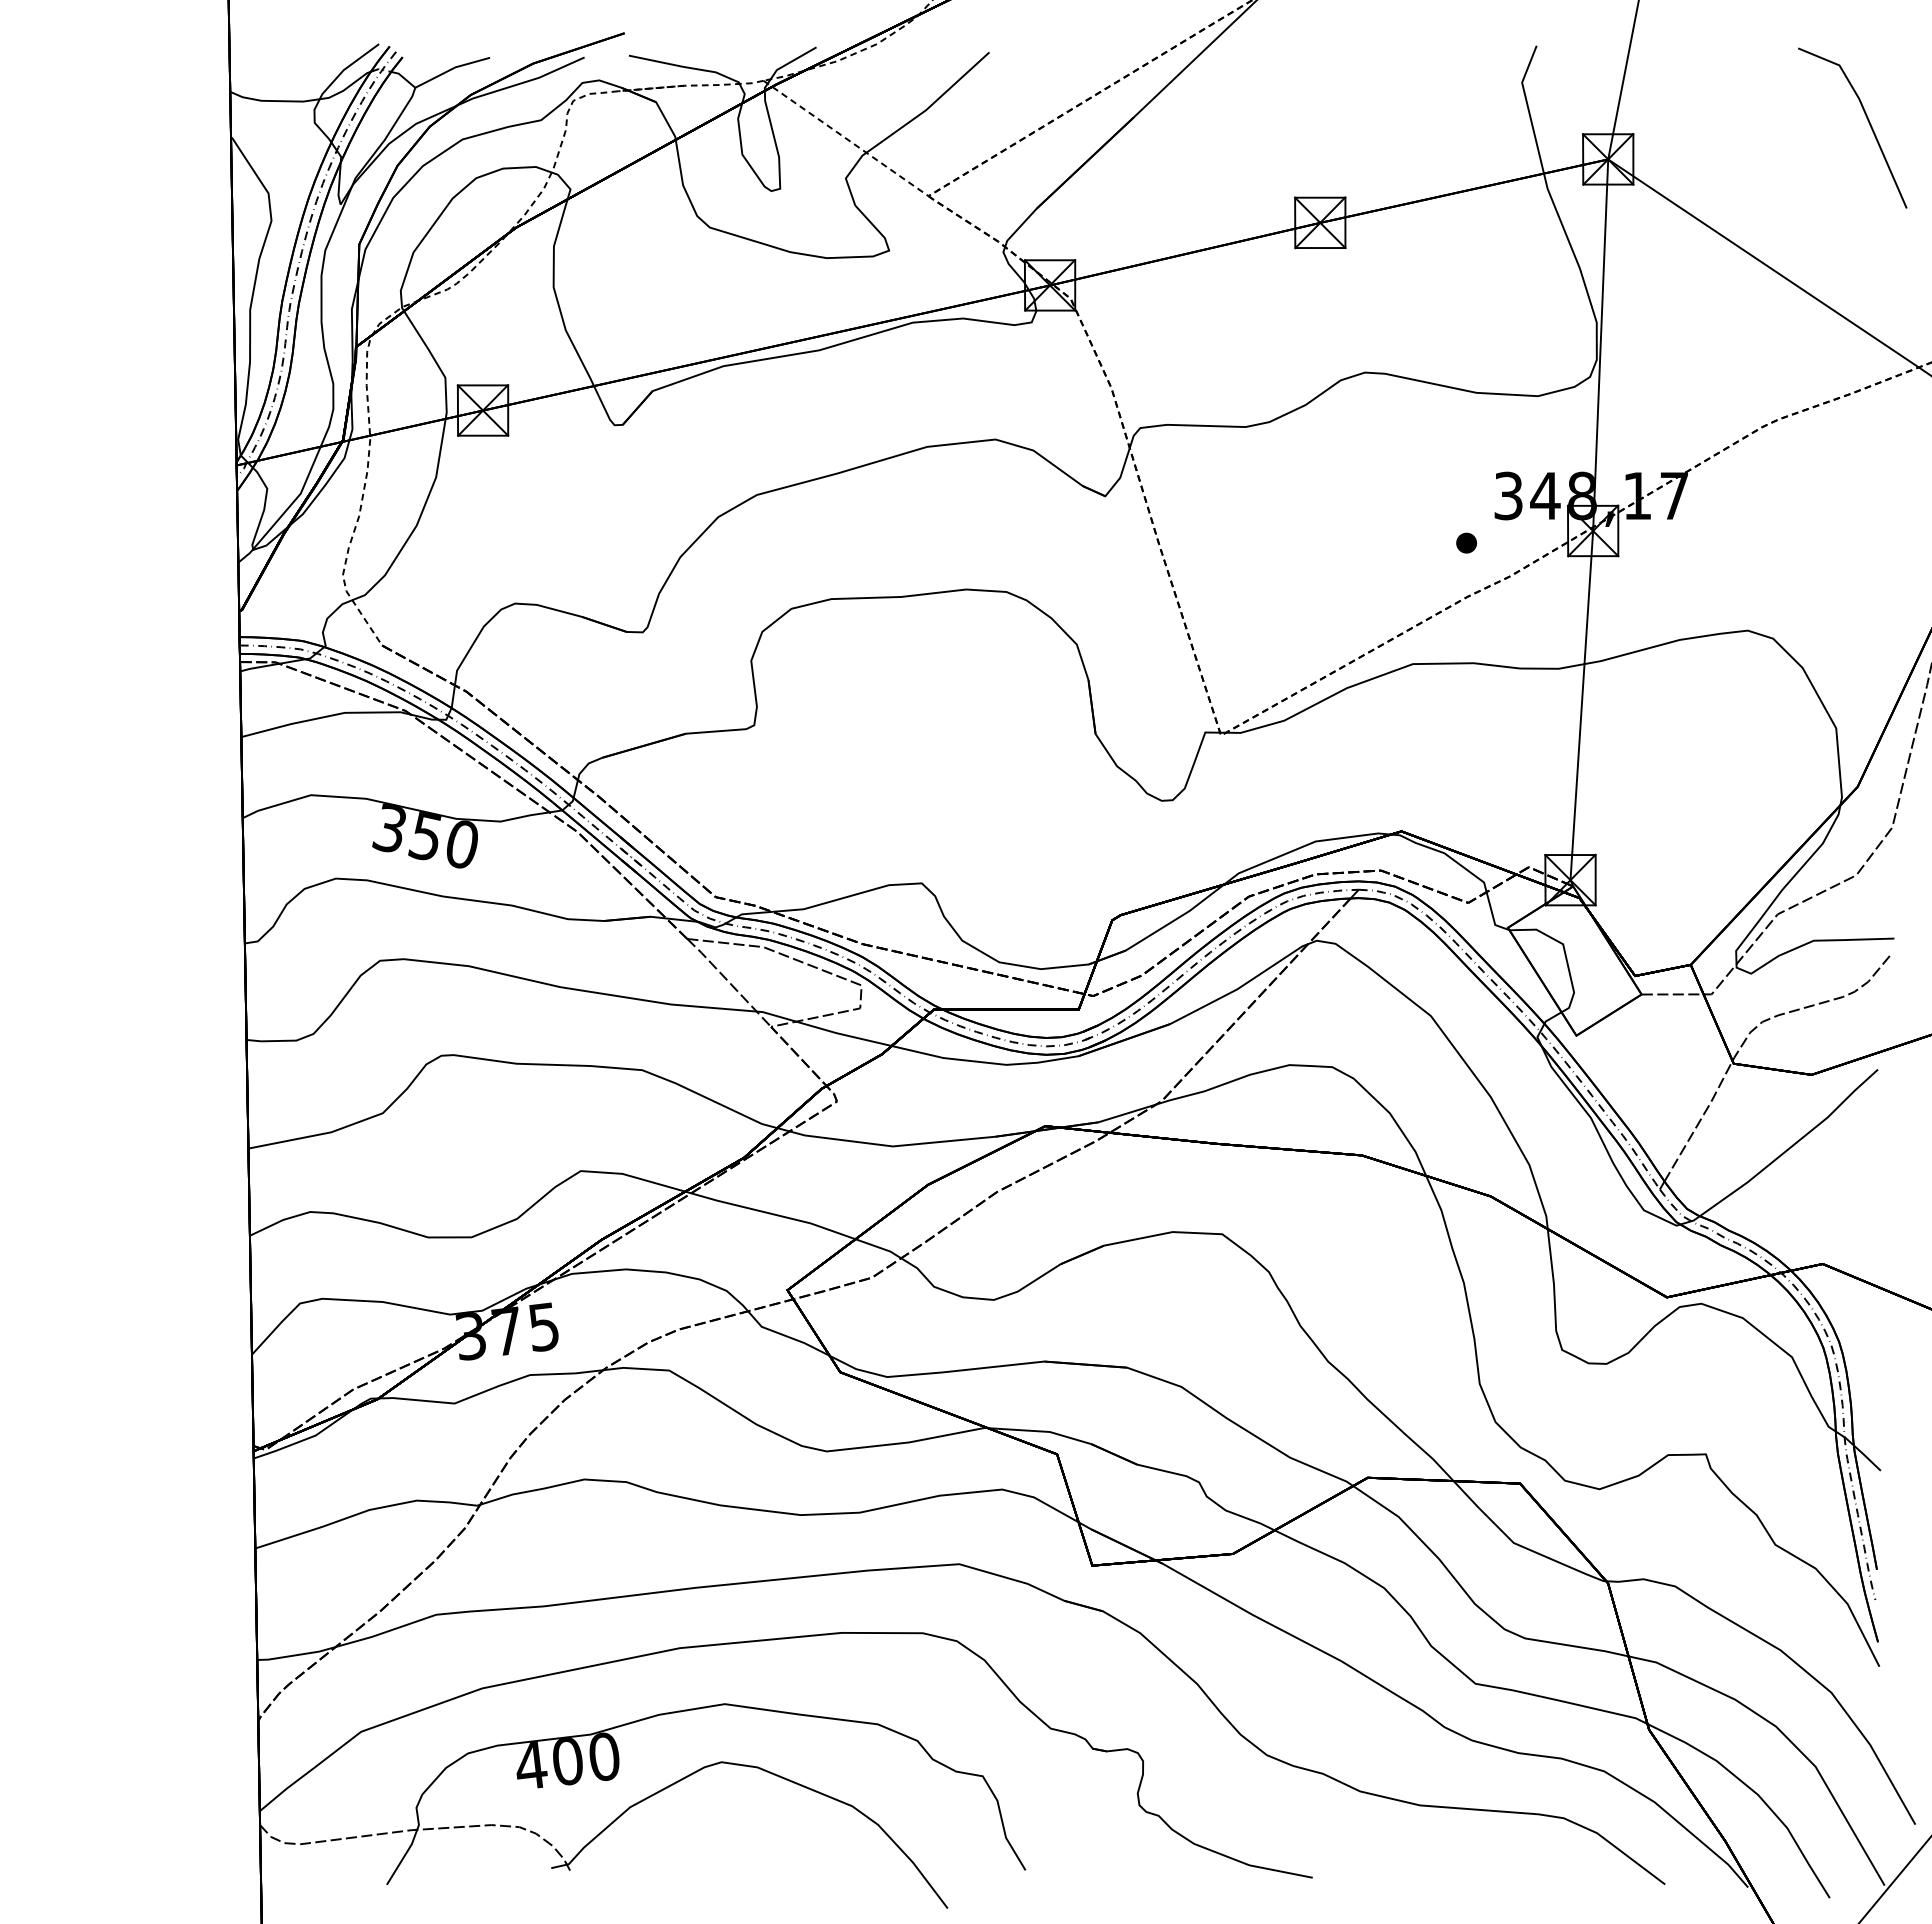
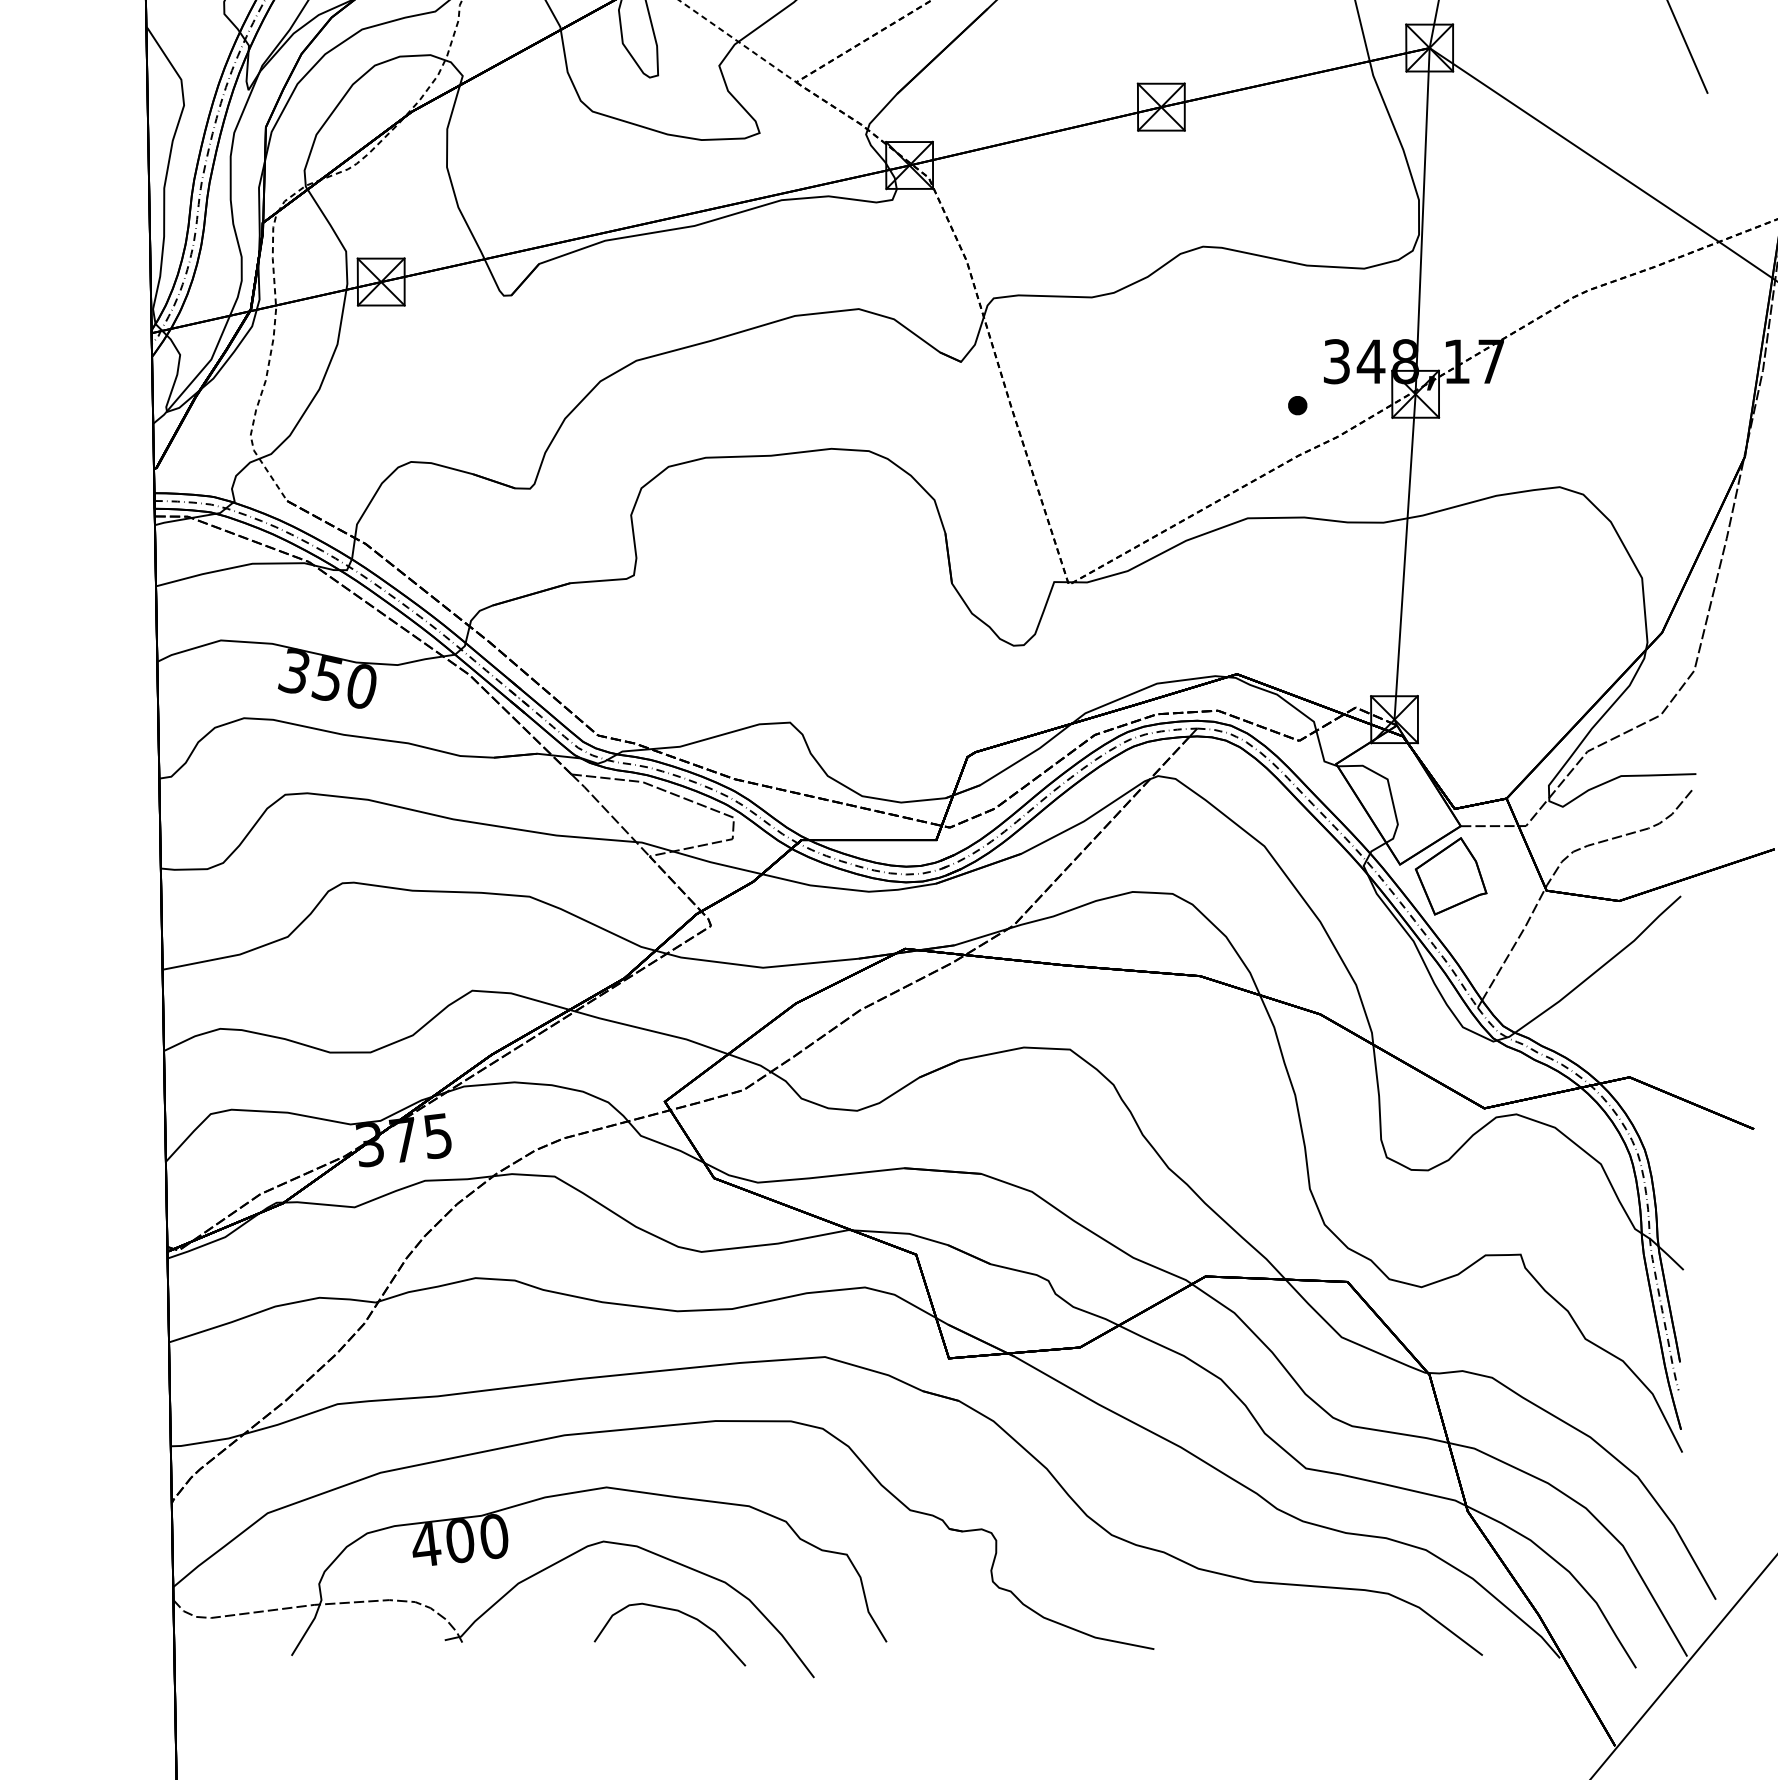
part: (1631, 1048) -> (1451, 876), added
curve: (795, 1836) -> (672, 1610), added

